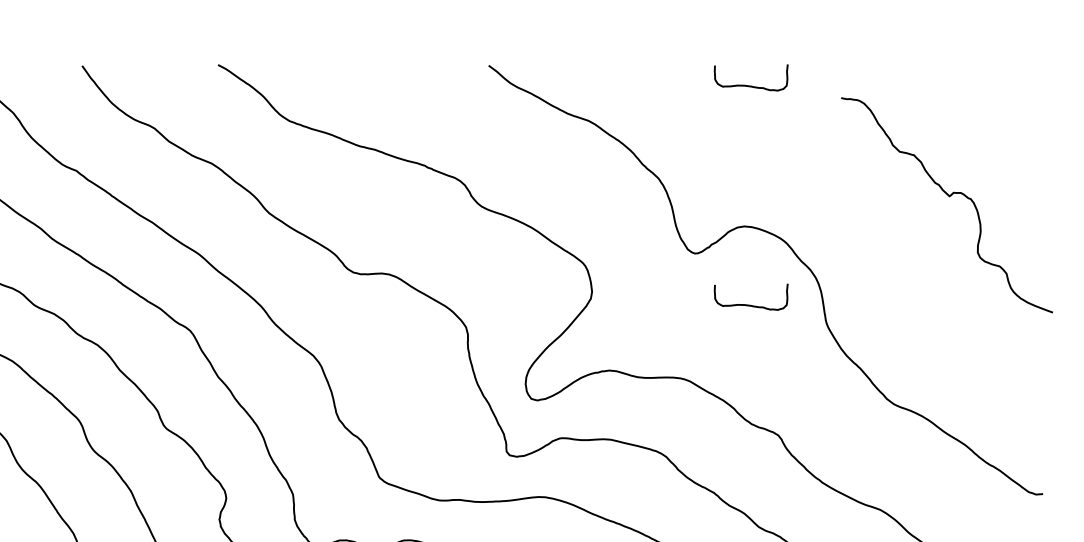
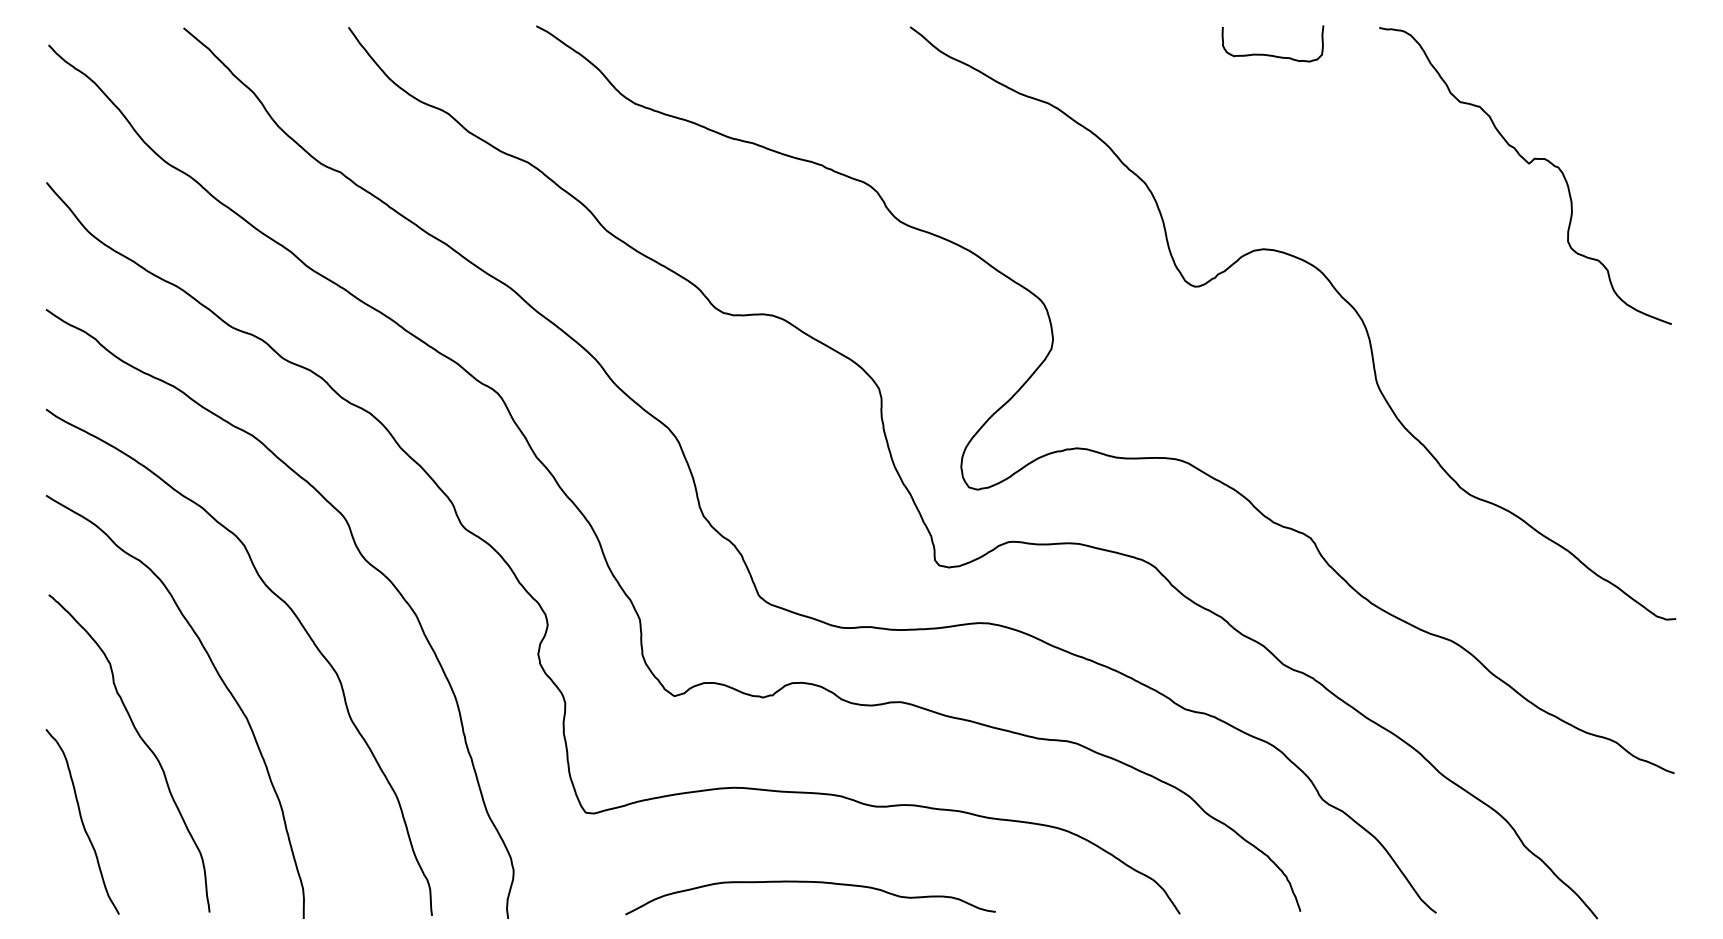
curve: (949, 196) -> (1528, 164), moved
curve: (750, 304) -> (1271, 357), removed

